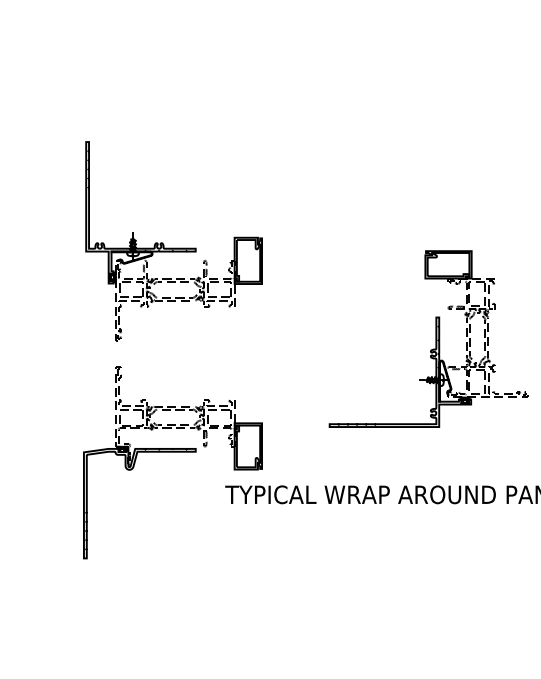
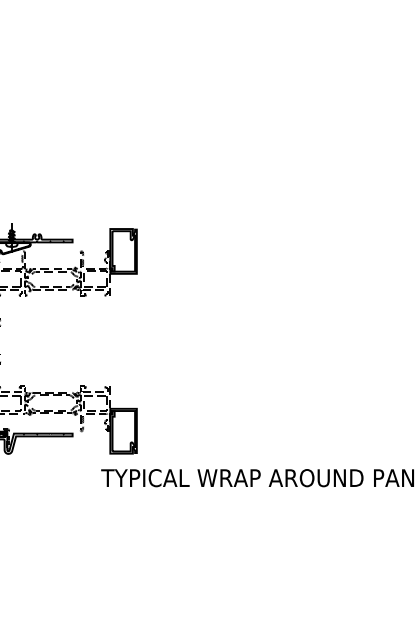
part: (435, 338) -> (304, 326), removed

